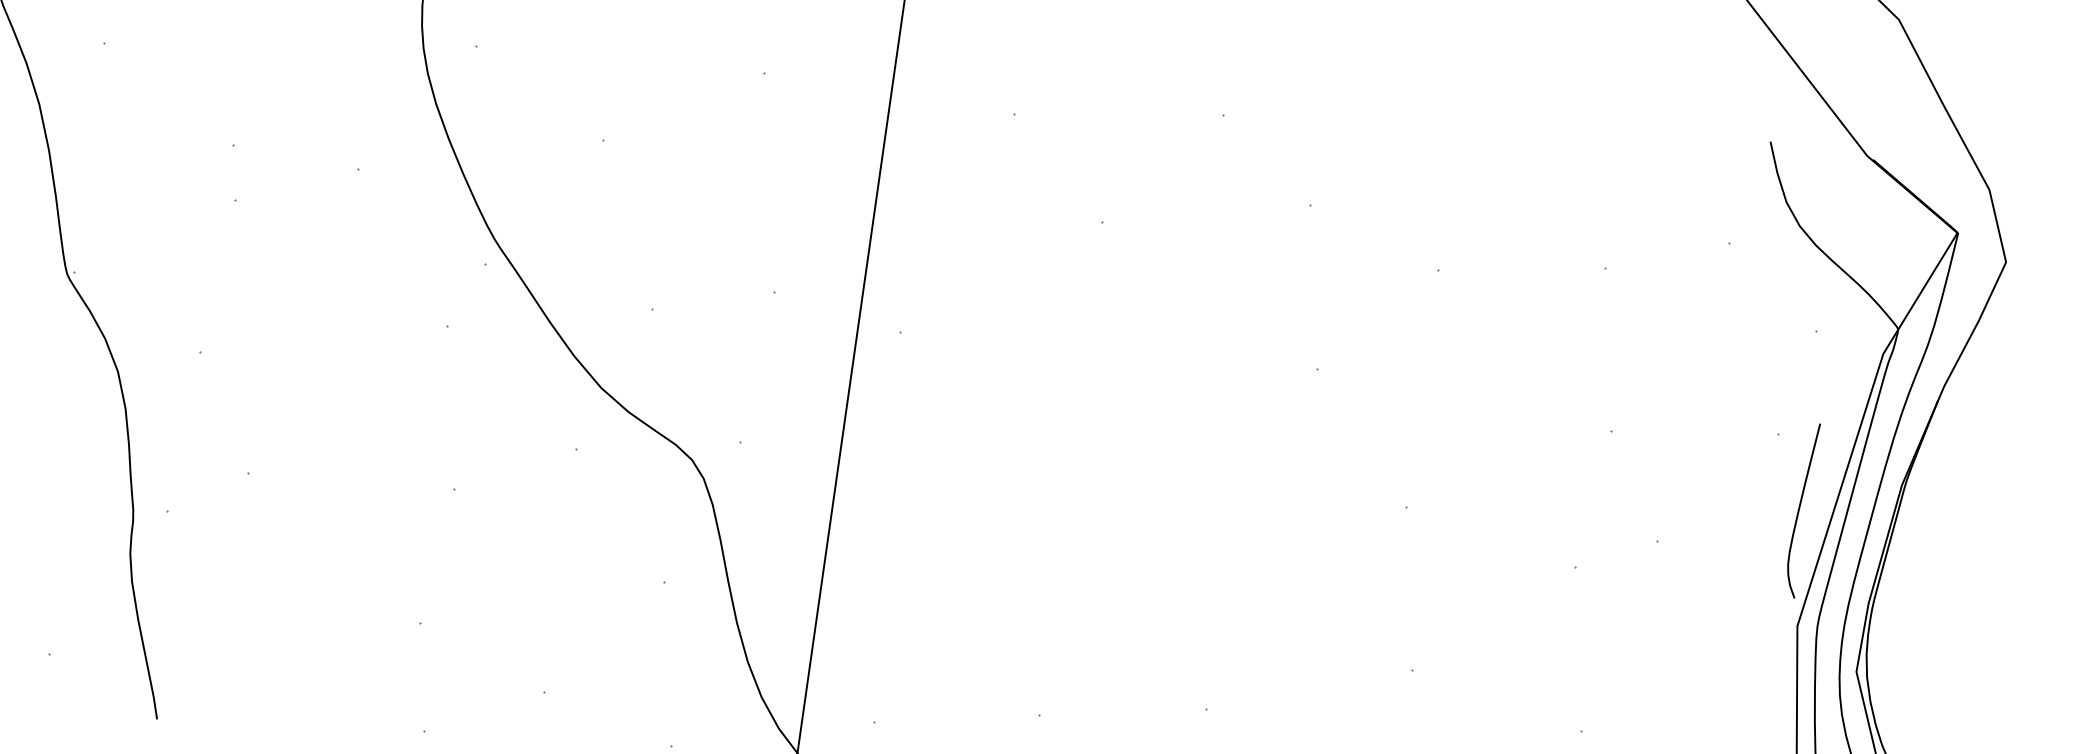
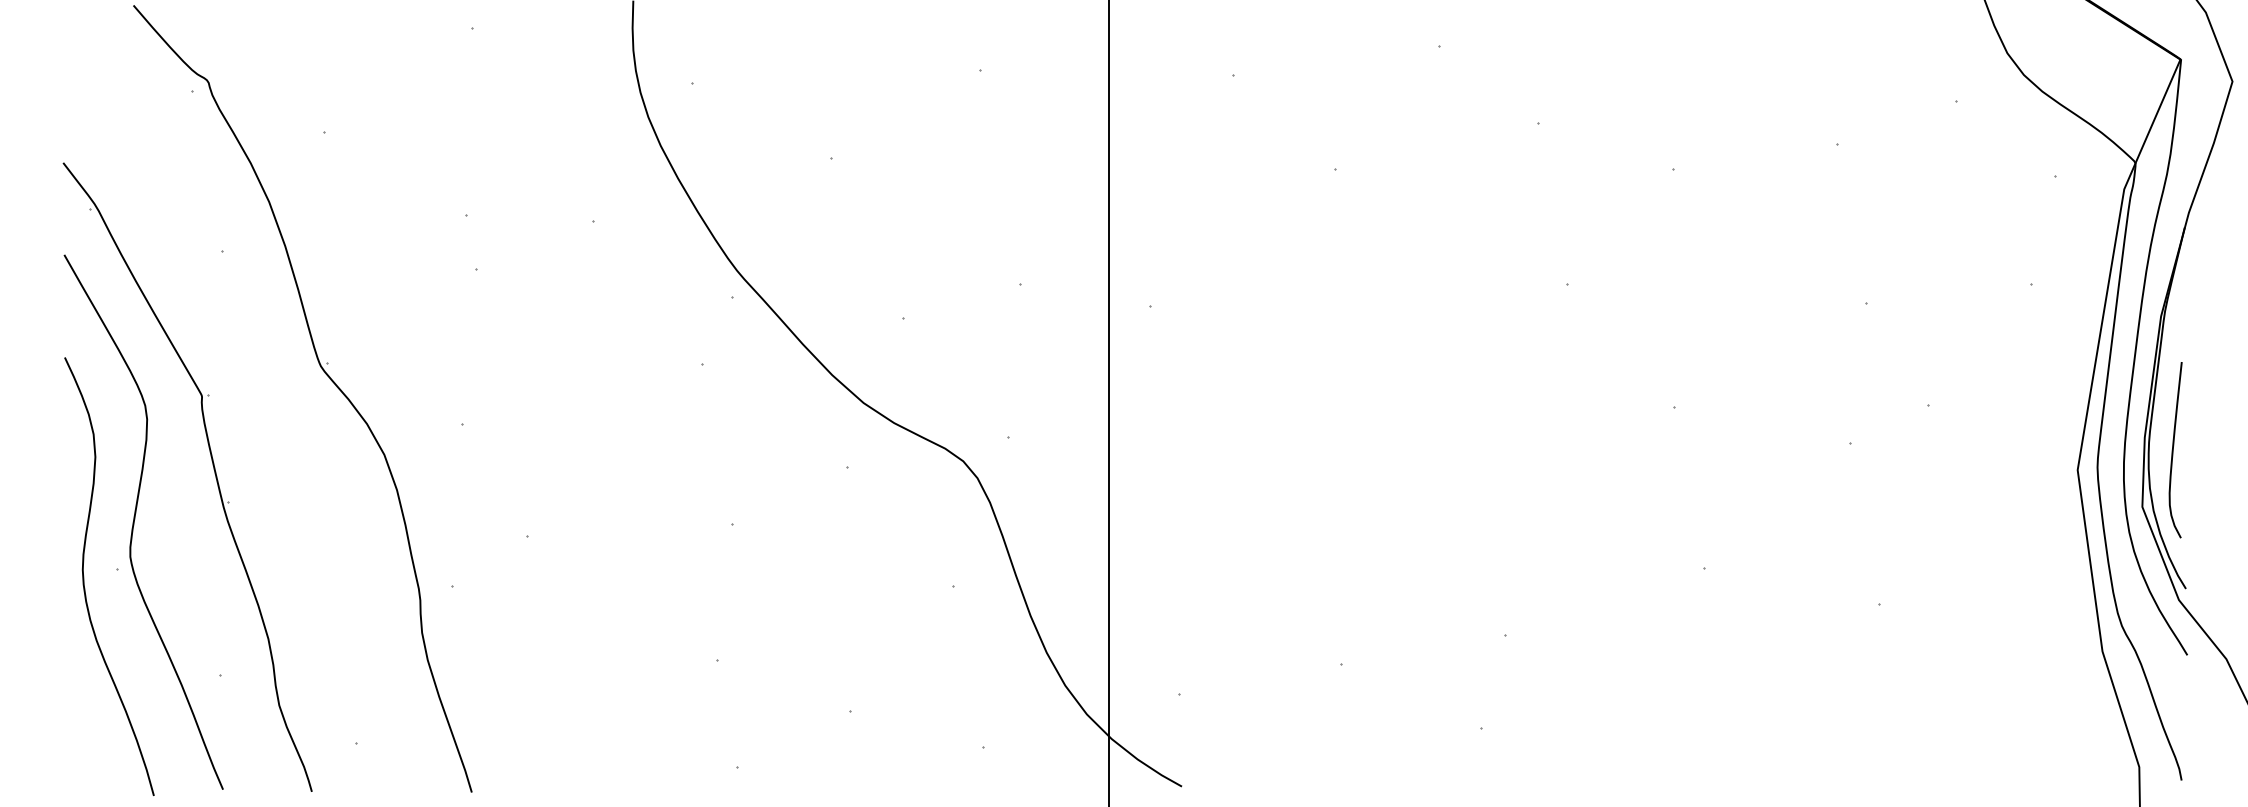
curve: (1799, 510) -> (2173, 450), moved

